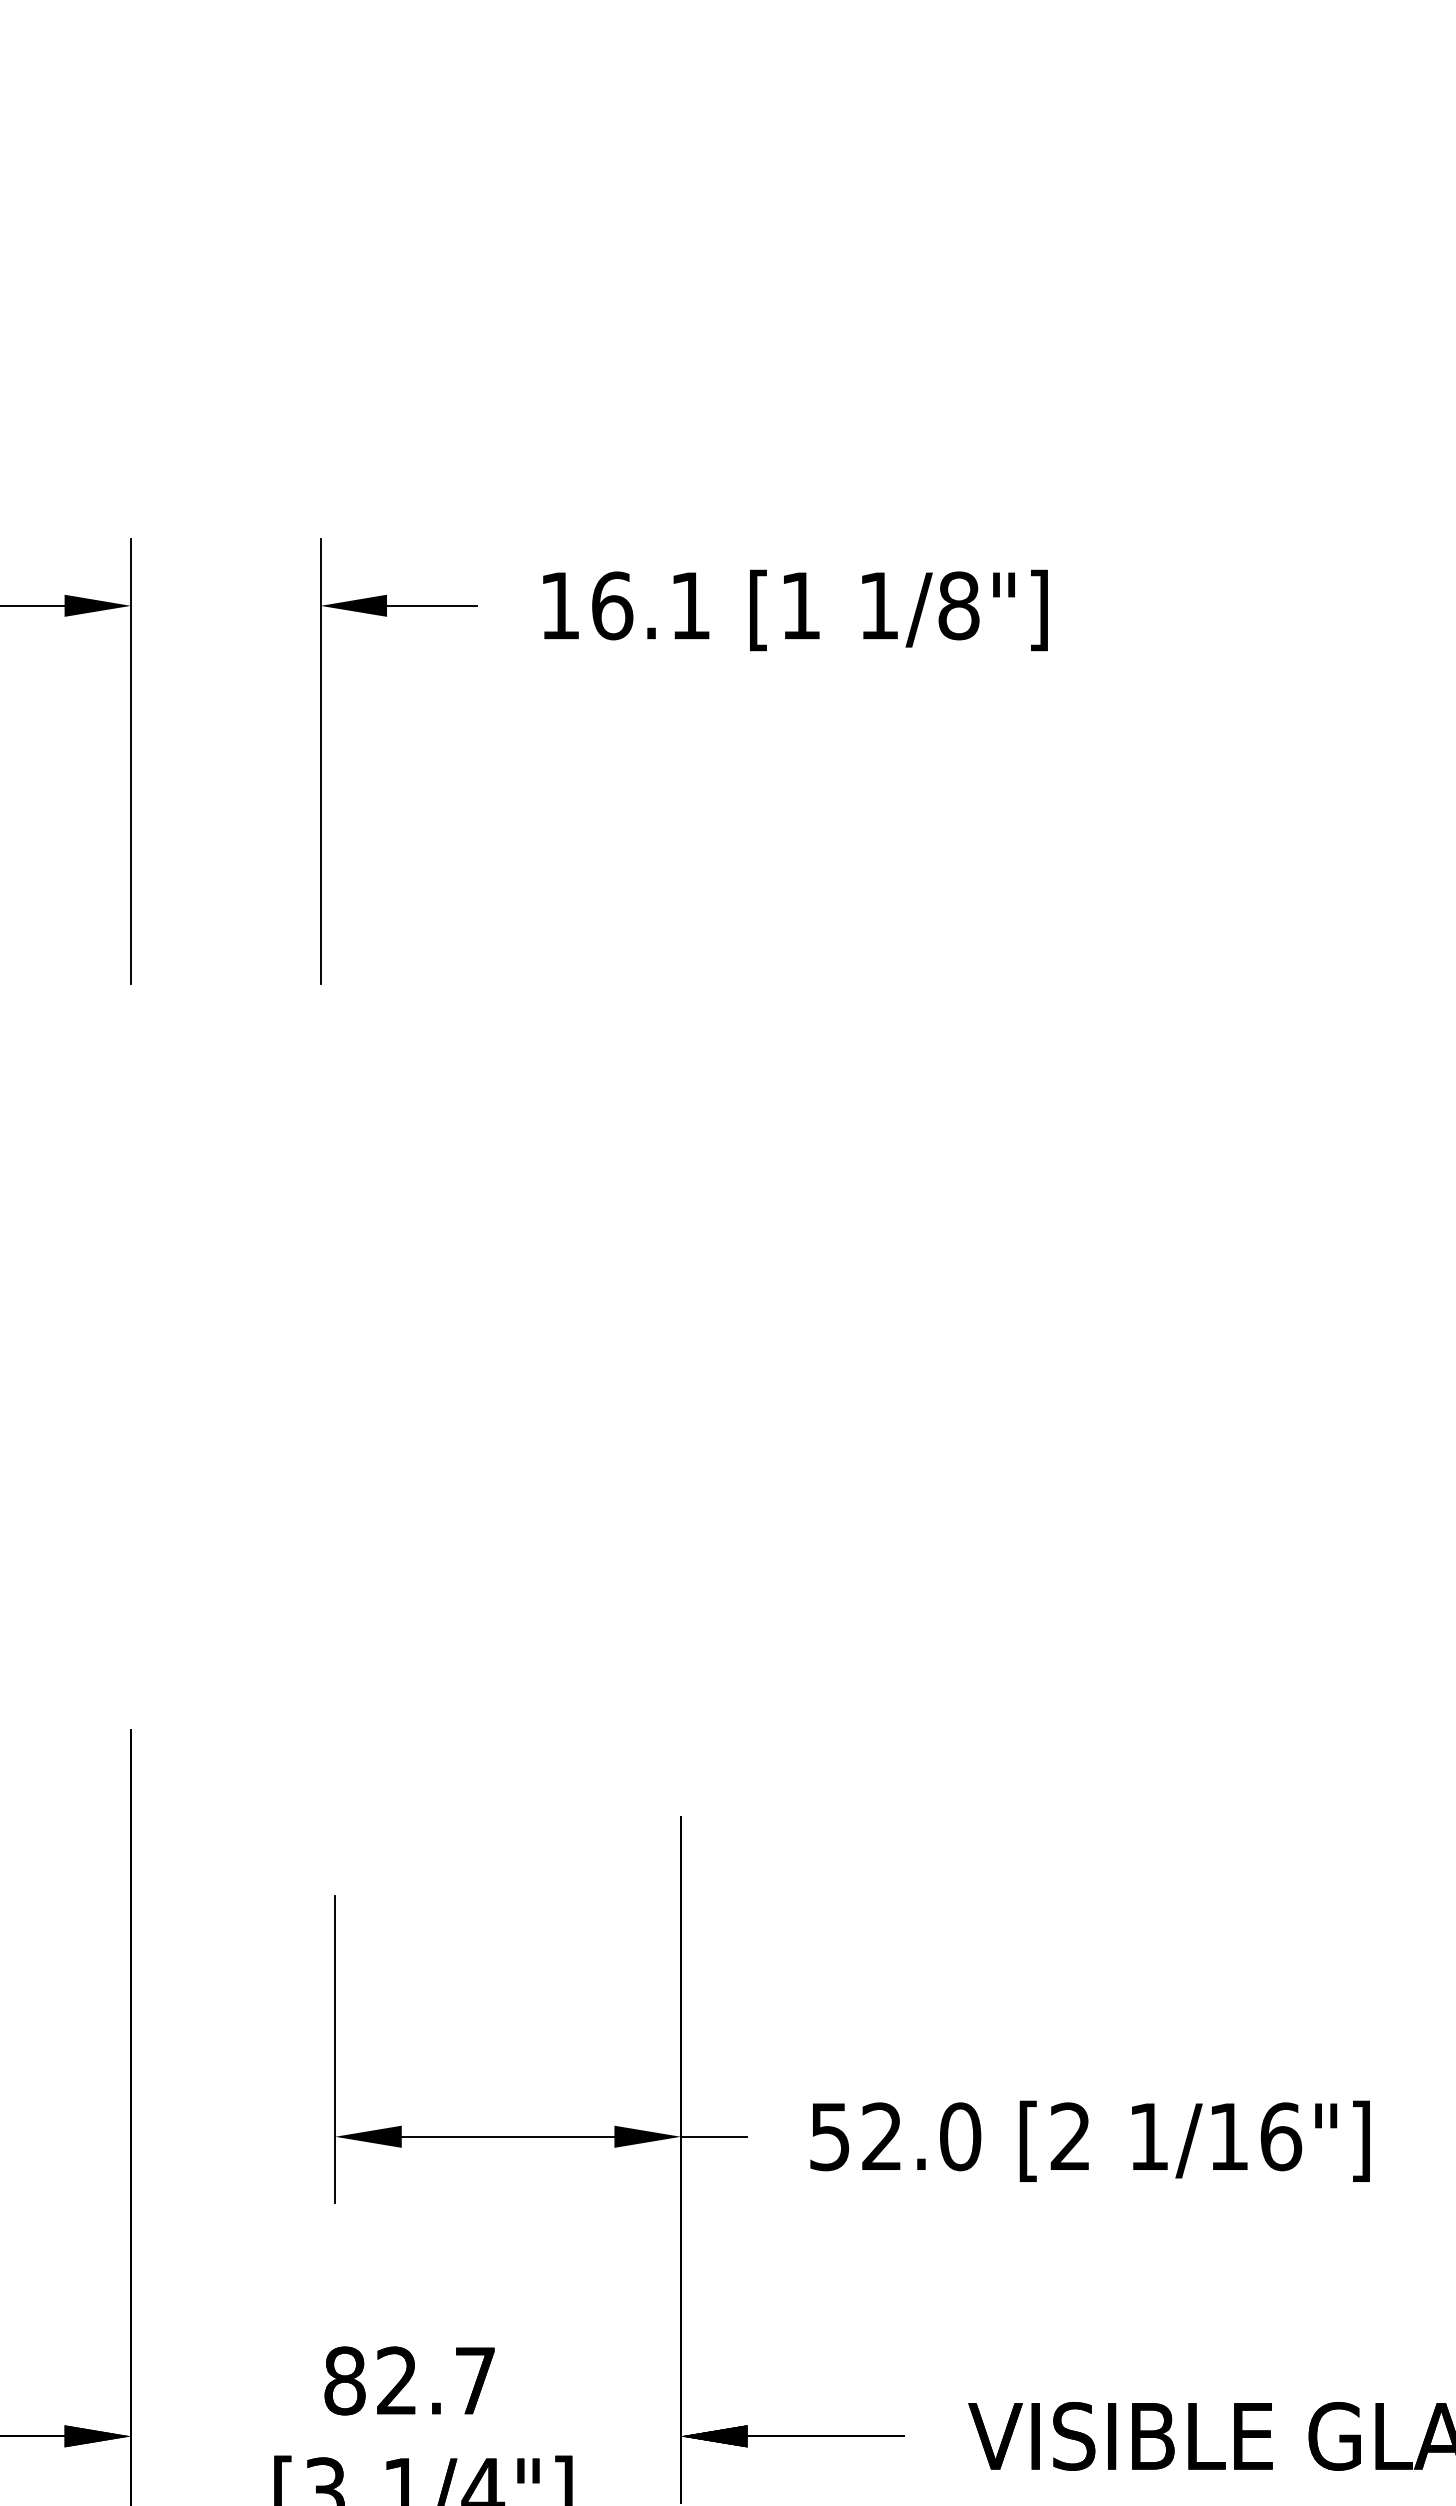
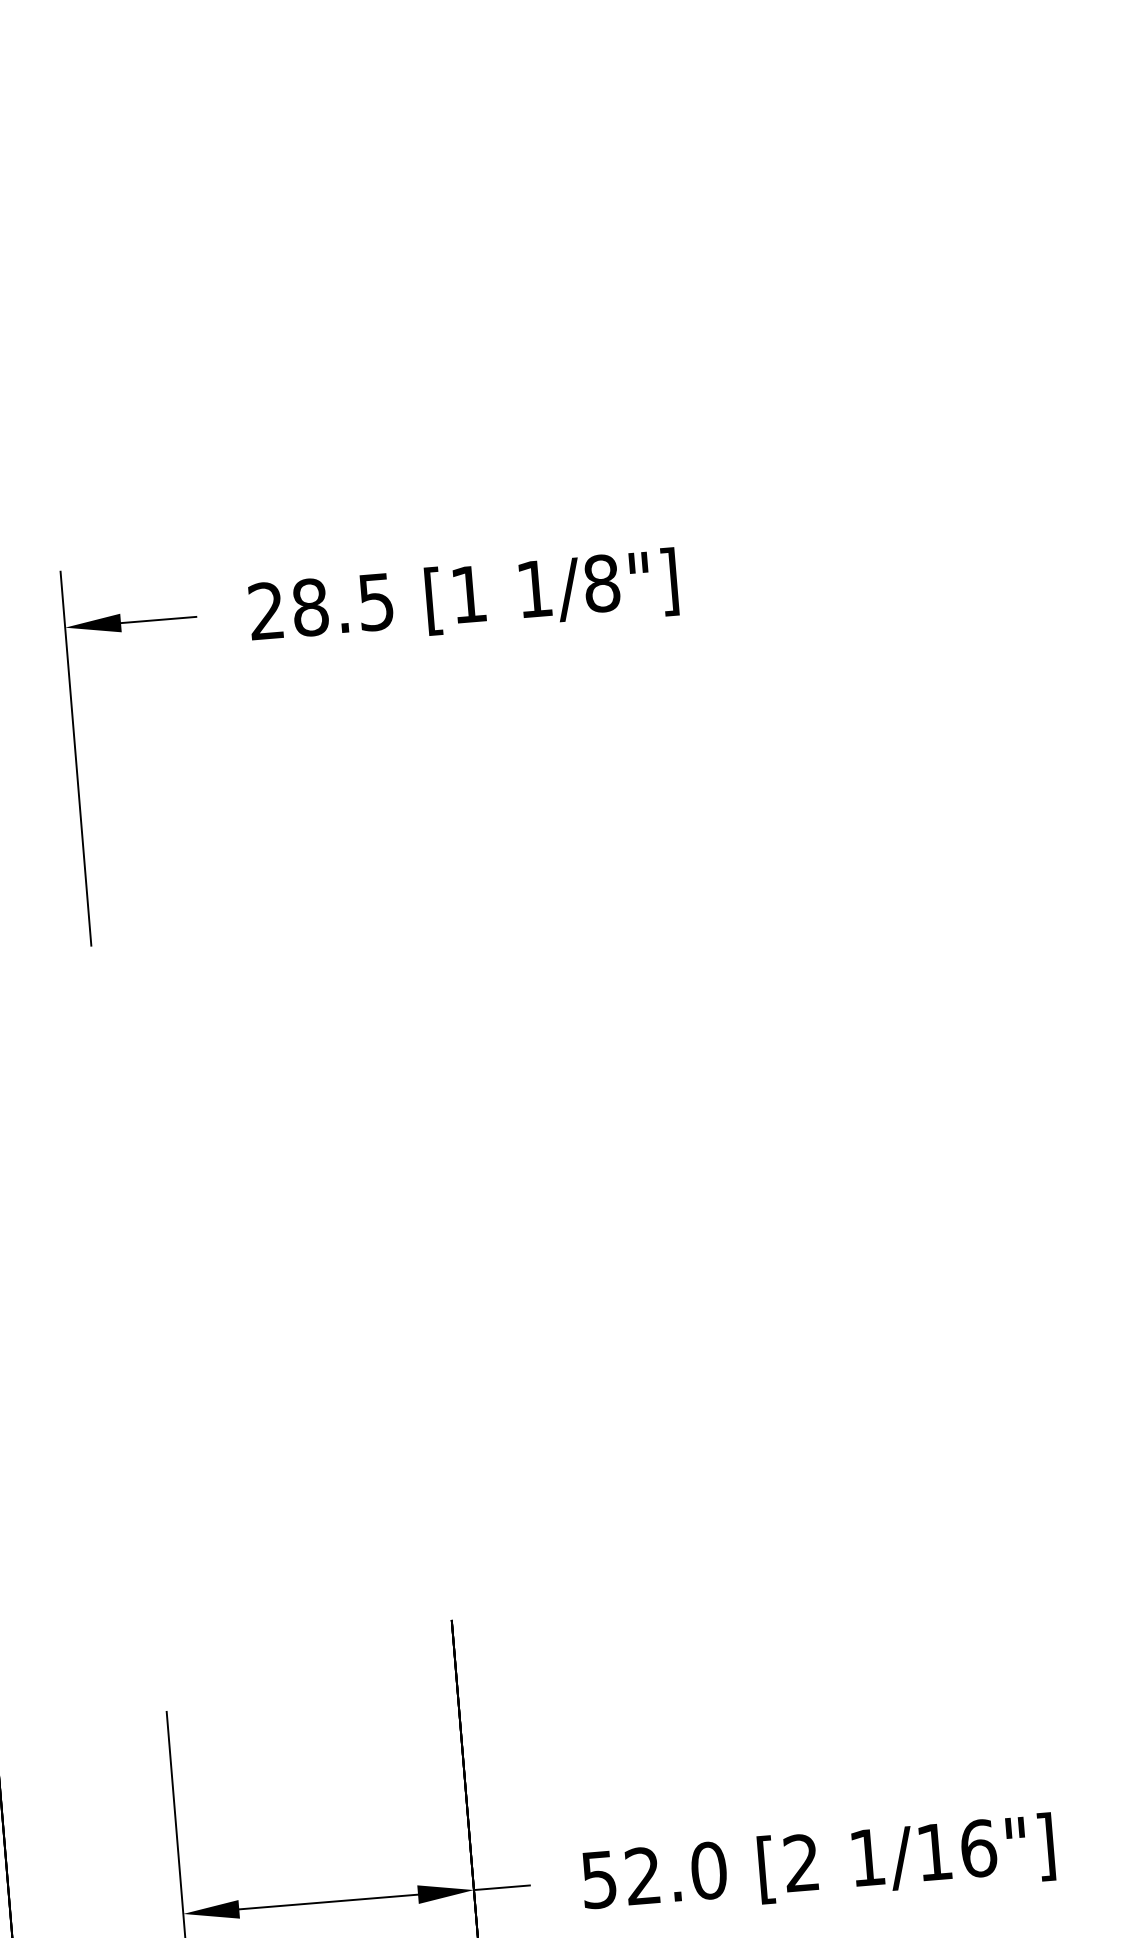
text: (624, 605) -> (320, 606), 16.1 -> 28.5

